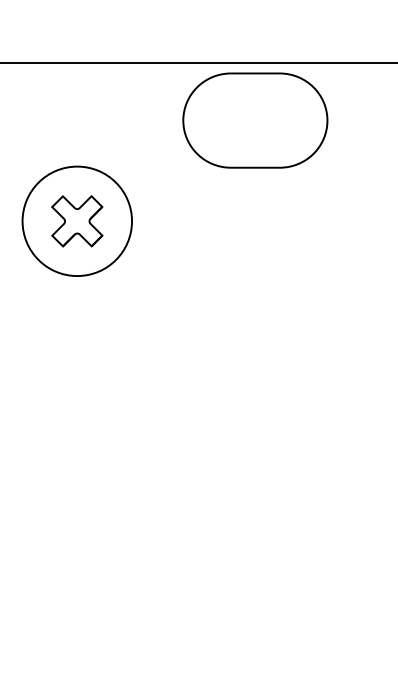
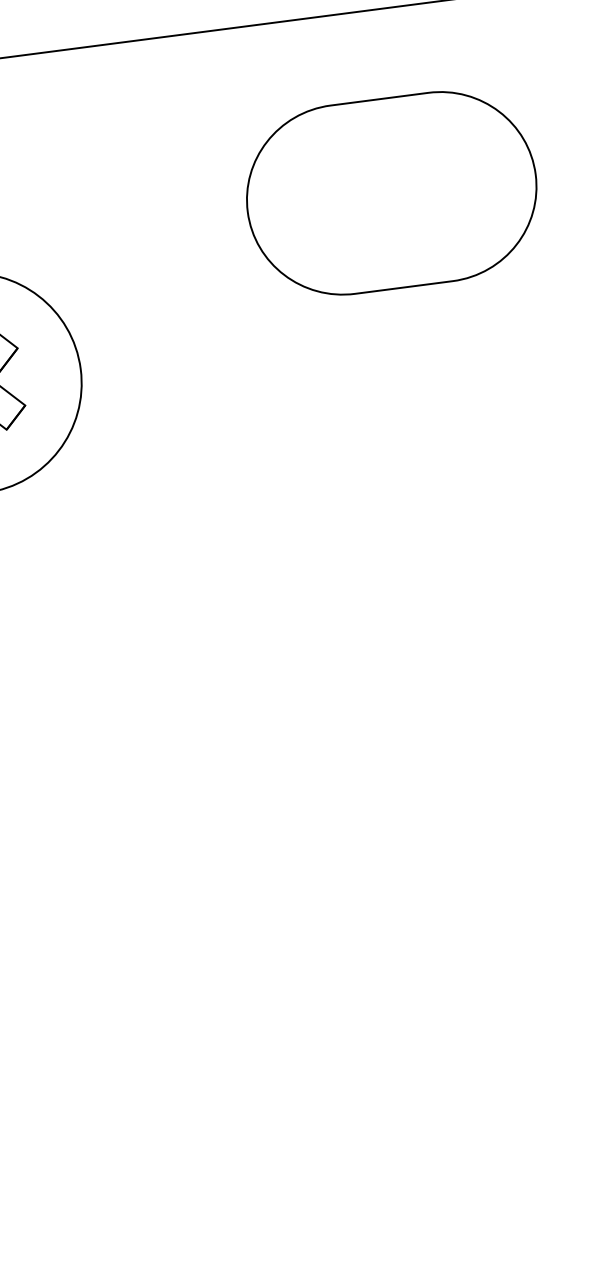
part: (255, 120) -> (391, 193), moved

